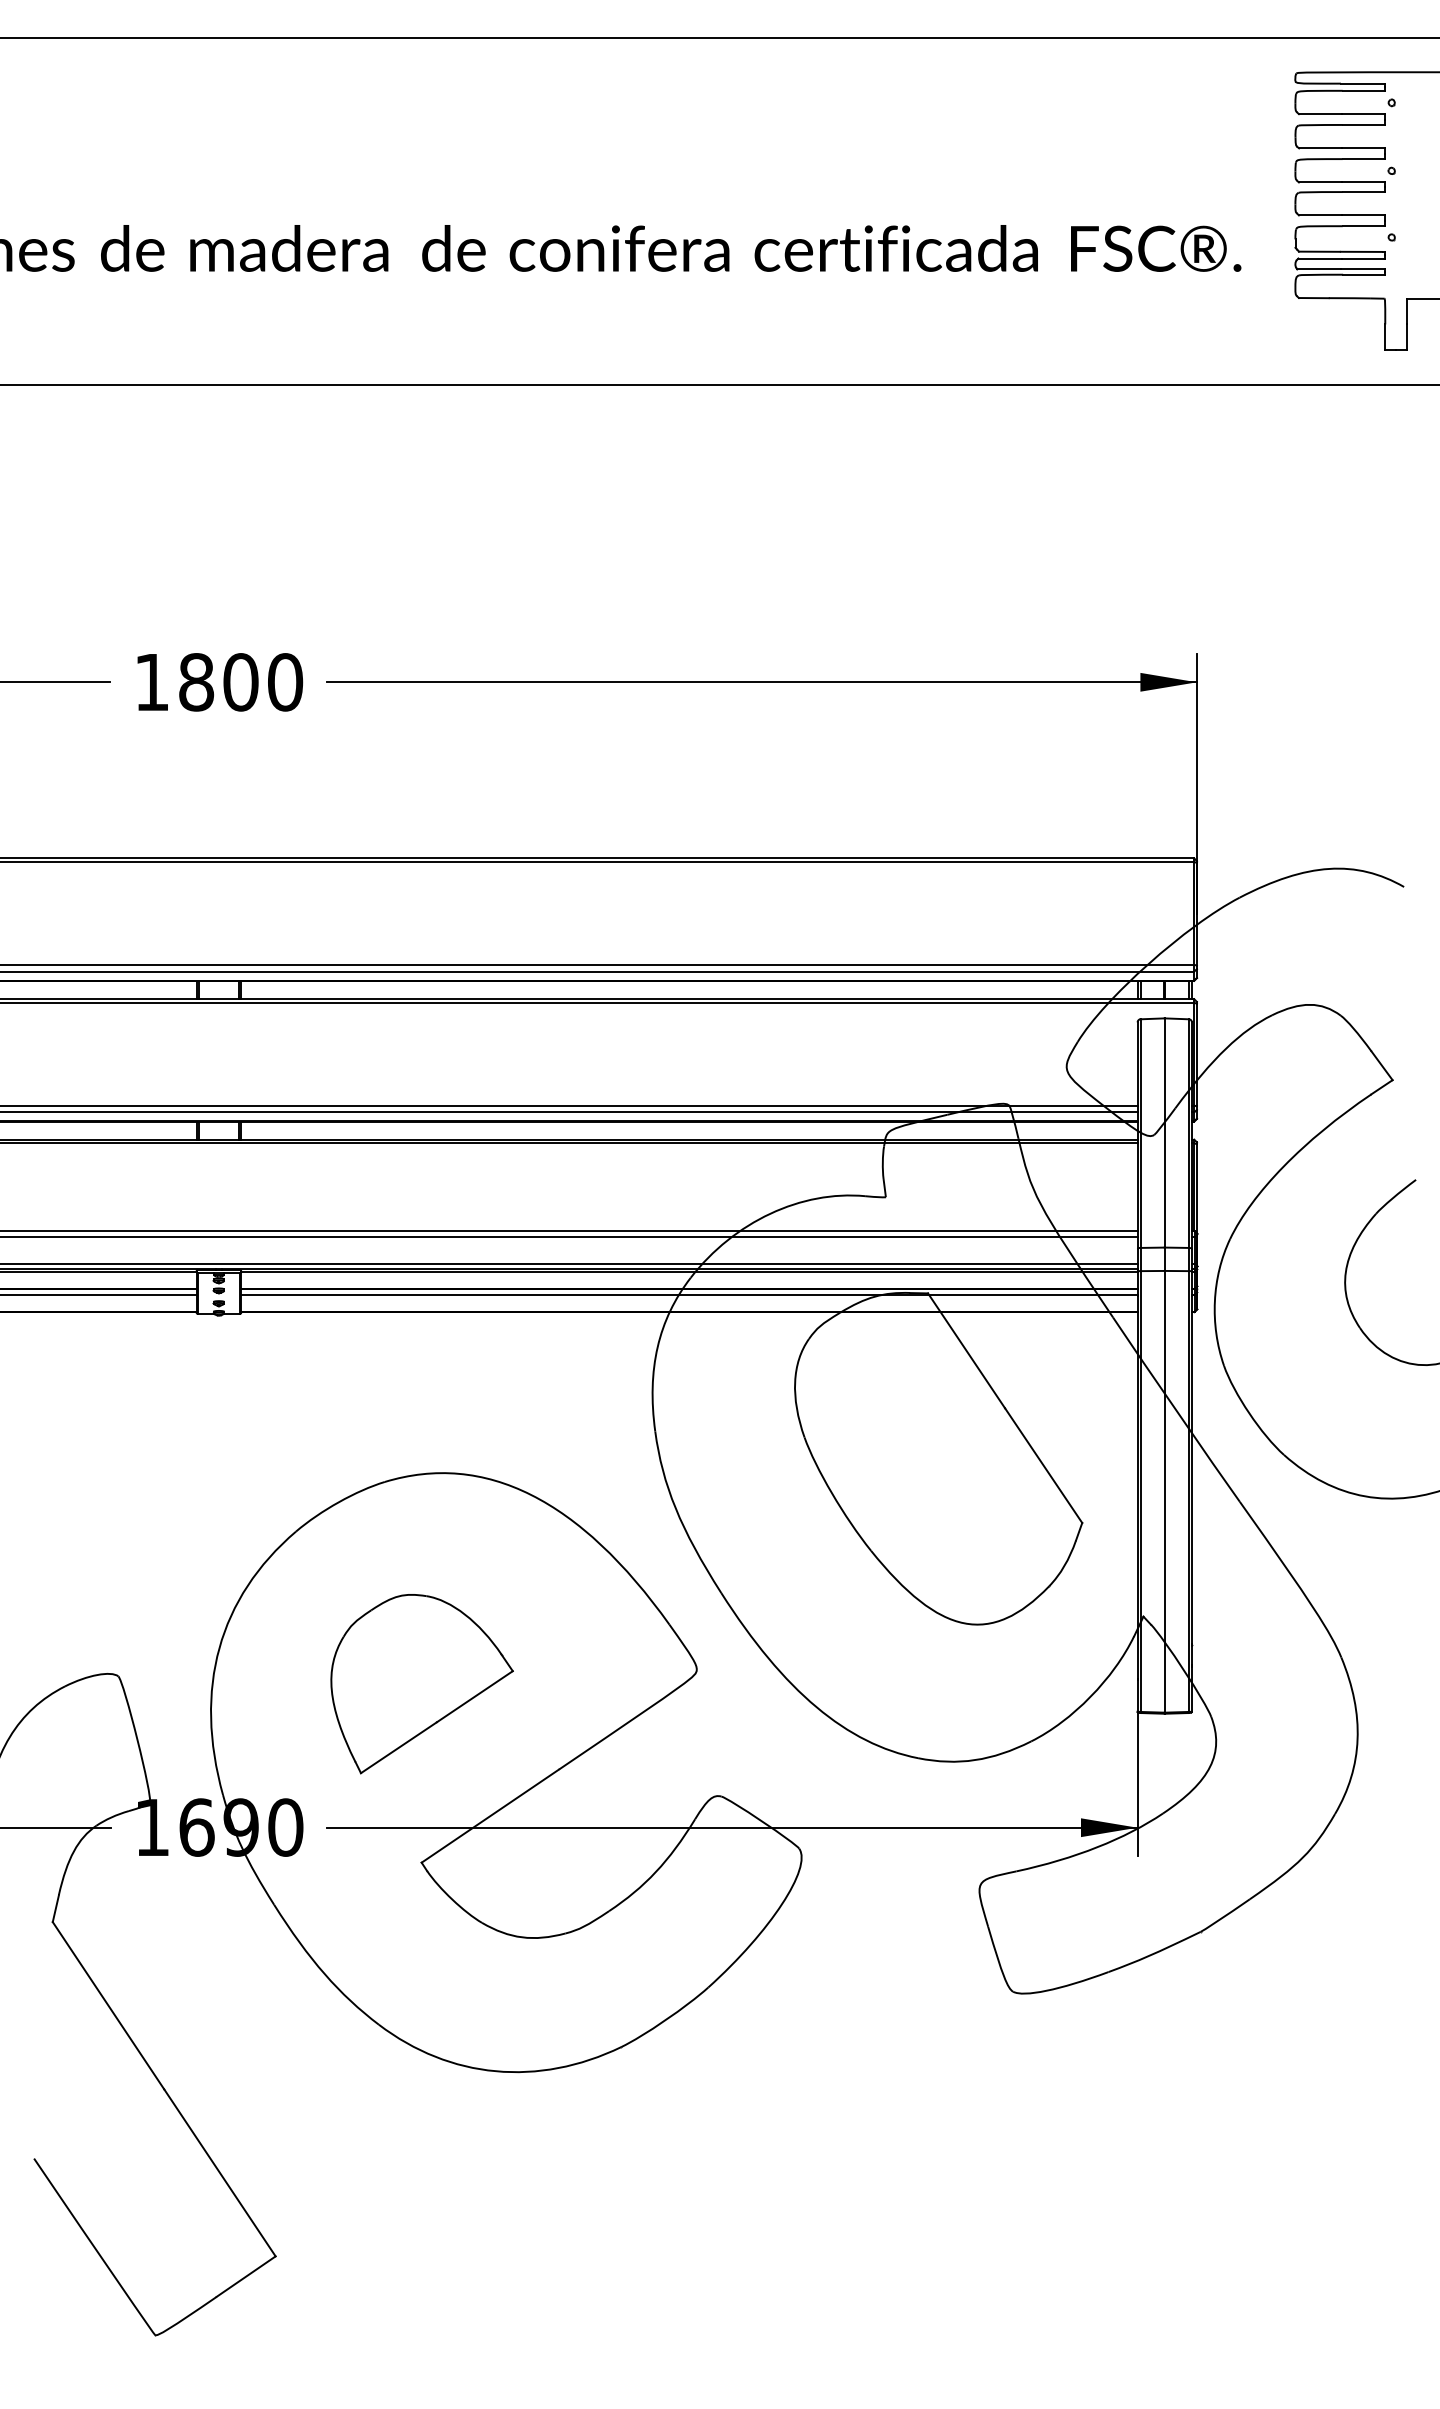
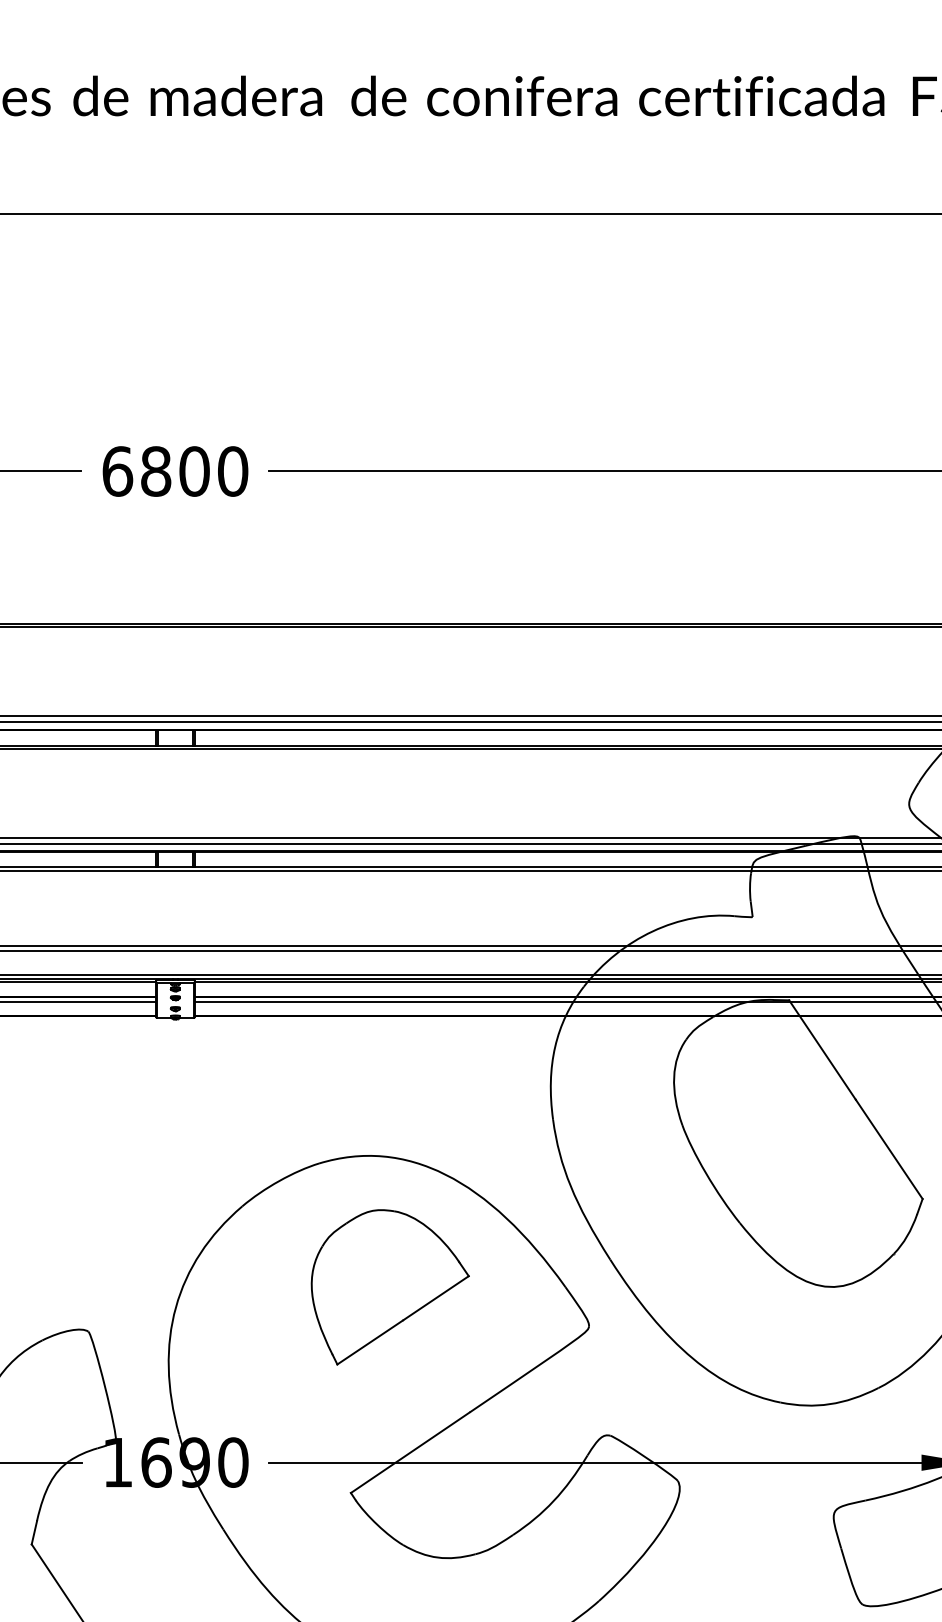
text: (151, 682) -> (117, 471), 1800 -> 6800
part: (421, 1684) -> (389, 1287), moved

